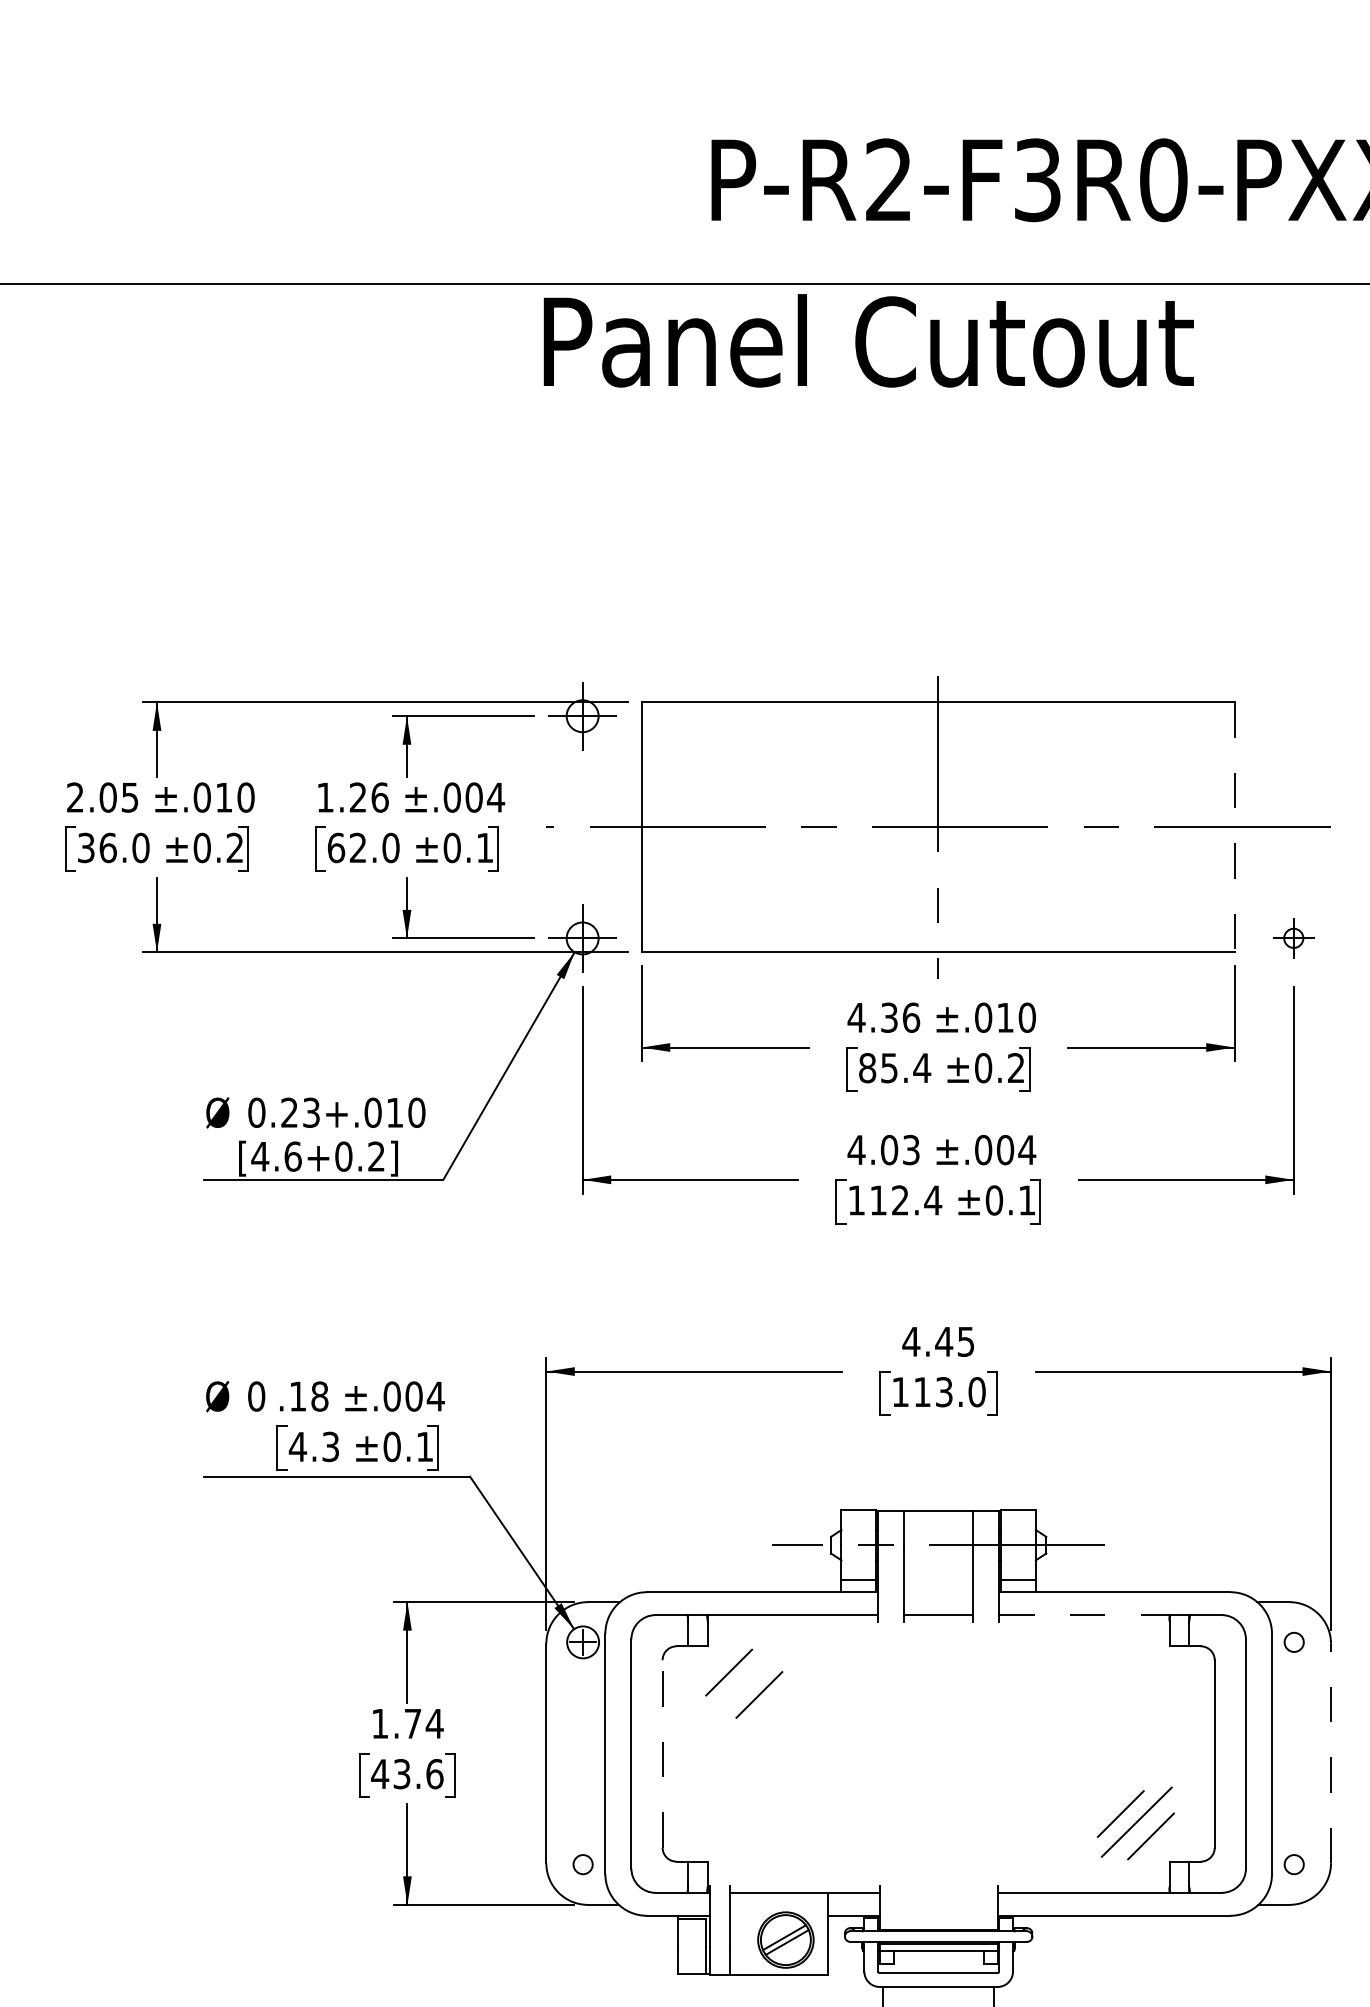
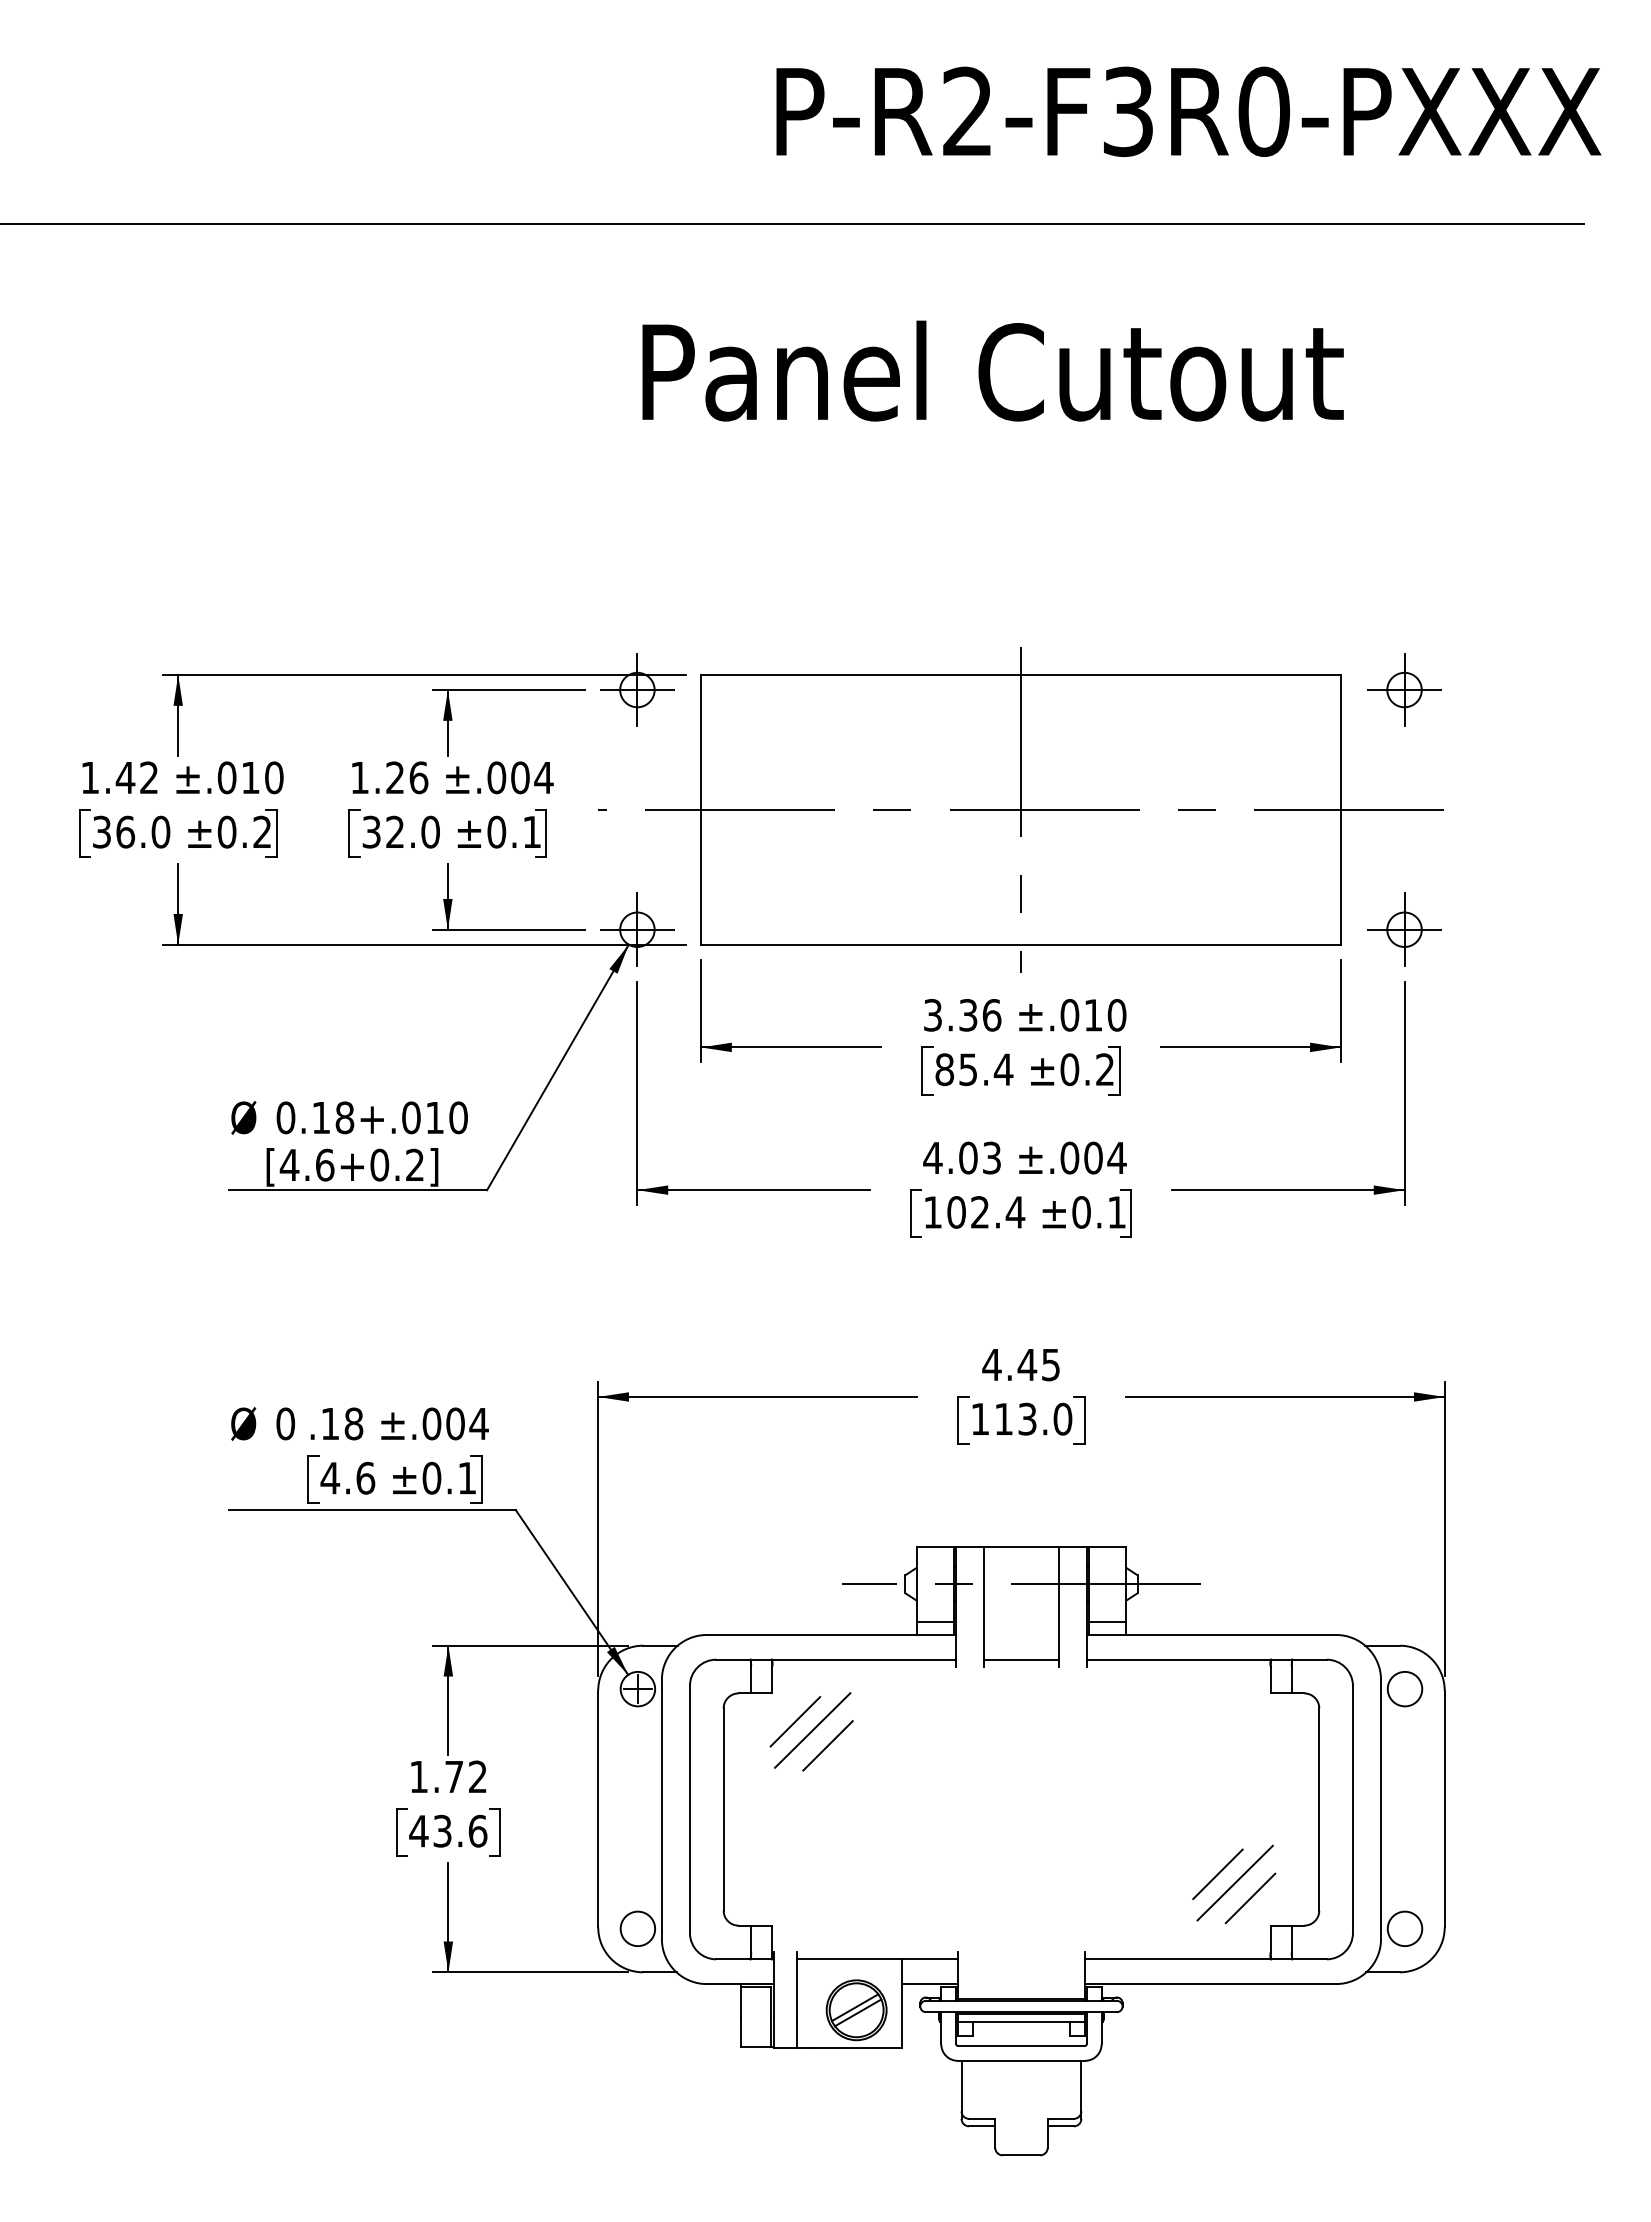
text: (868, 340) -> (992, 370), moved
part: (1293, 715) -> (1404, 689), added
text: (102, 797) -> (119, 777), 2.05 -> 1.42
line: (1234, 826) -> (1340, 809), dashed -> solid
text: (336, 847) -> (371, 831), 62.0 -> 32.0
part: (1293, 938) -> (1404, 929), size x1.67
text: (856, 1017) -> (932, 1015), 4.36 -> 3.36
text: (300, 1112) -> (333, 1117), 0.23+.010 -> 0.18+.010
text: (878, 1200) -> (956, 1212), 112.4 -> 102.4
text: (330, 1446) -> (365, 1477), 4.3 -> 4.6
line: (1085, 1614) -> (1179, 1659), dashed -> solid
circle: (1293, 1641) -> (1404, 1688), size x1.67
line: (744, 1680) -> (812, 1730), added
text: (434, 1723) -> (477, 1776), 1.74 -> 1.72
line: (662, 1753) -> (723, 1809), dashed -> solid
line: (1330, 1753) -> (1444, 1808), dashed -> solid
circle: (582, 1864) -> (637, 1928), size x1.67
circle: (1293, 1864) -> (1404, 1928), size x1.67

